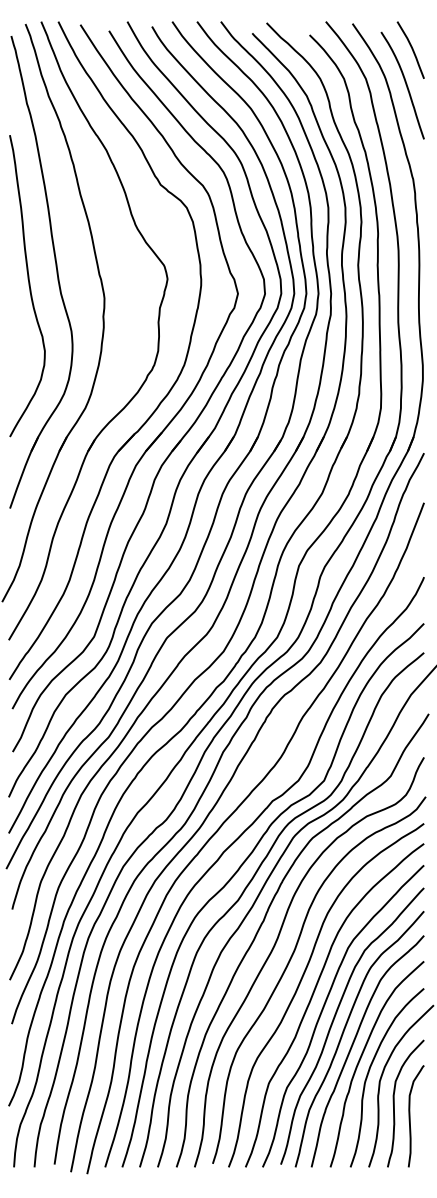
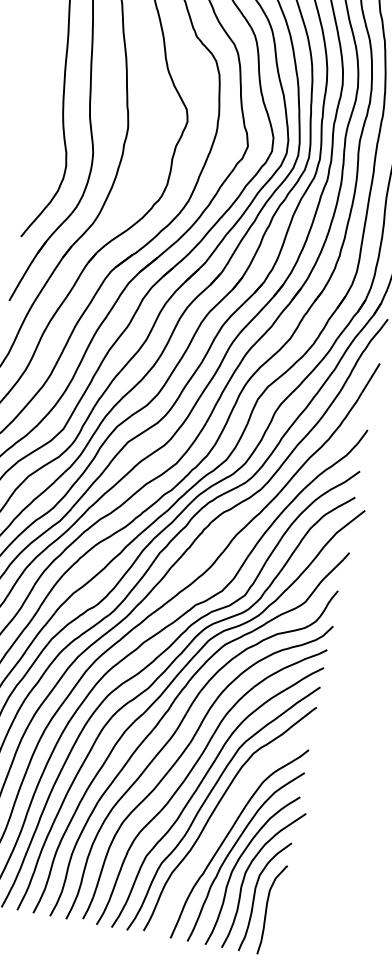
curve: (344, 1032) -> (222, 823), removed

